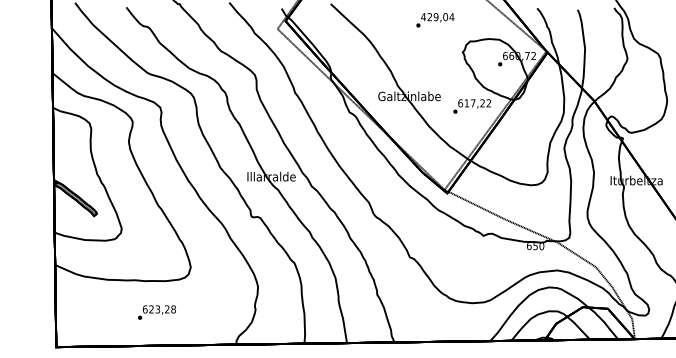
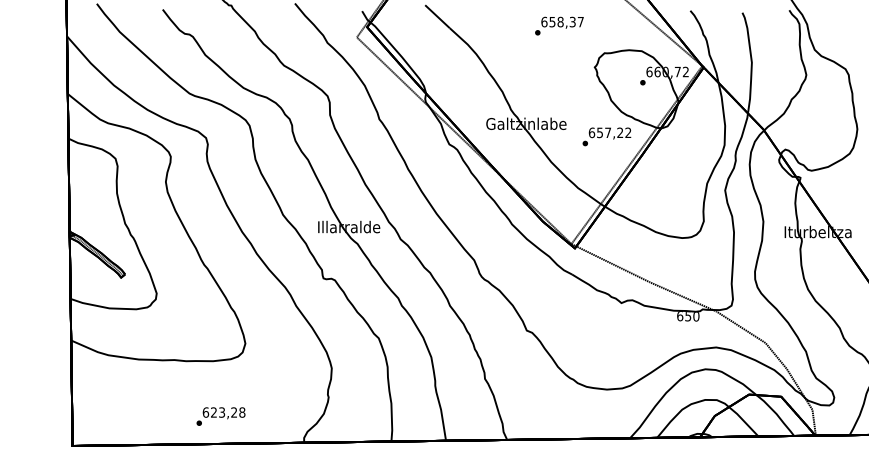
text: (437, 16) -> (562, 21), 429,04 -> 658,37
text: (466, 103) -> (599, 132), 617,22 -> 657,22
text: (156, 312) -> (220, 416), moved

